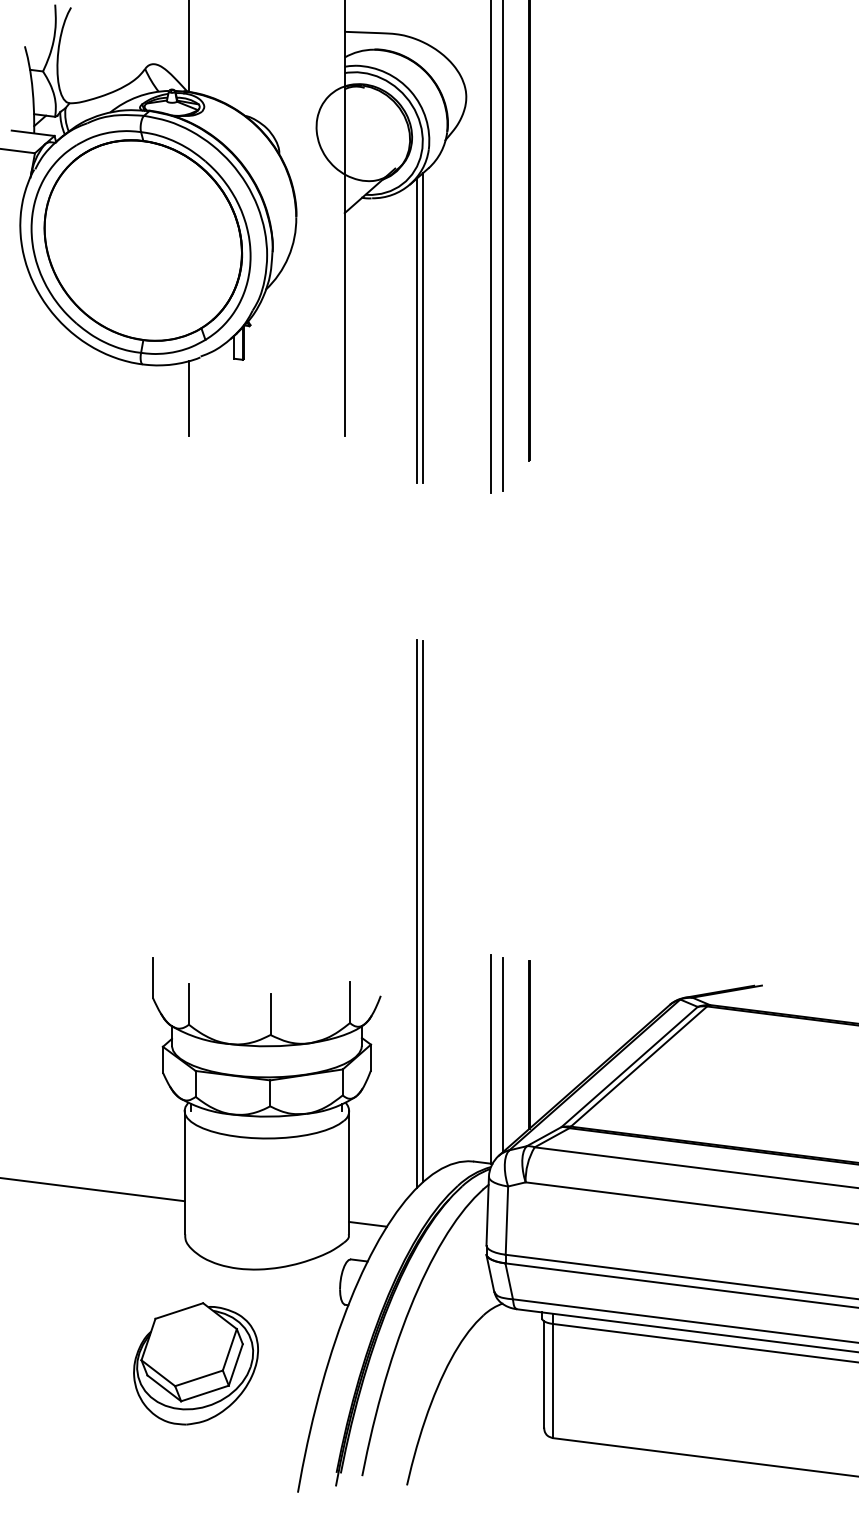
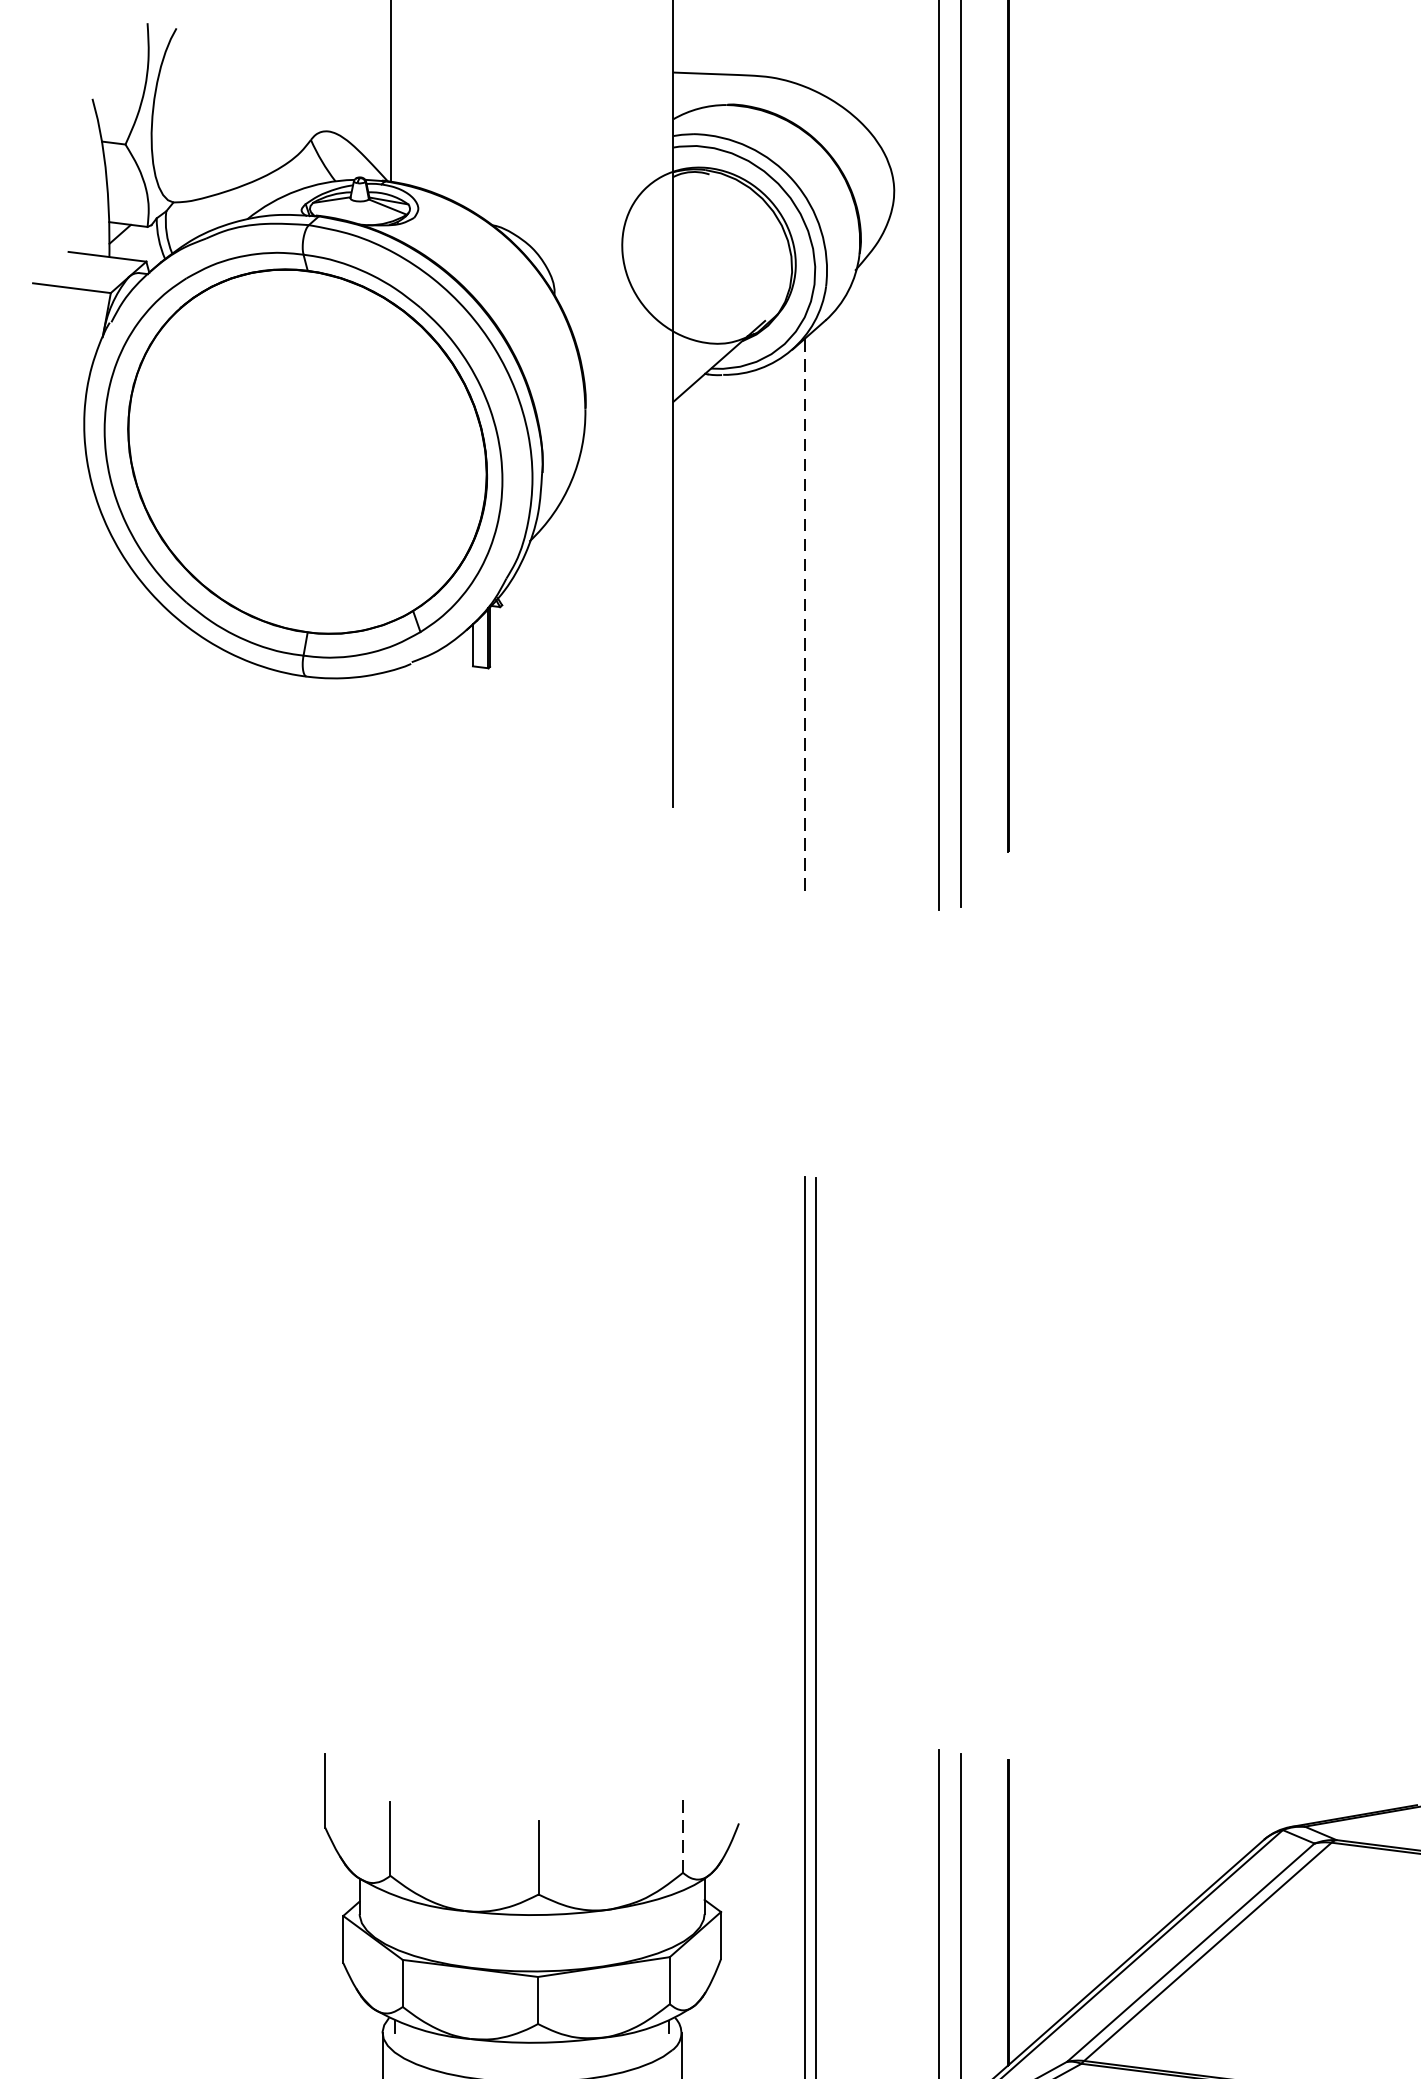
line: (423, 327) -> (816, 609), removed
line: (417, 331) -> (805, 616), solid -> dashed
line: (189, 398) -> (391, 738), removed
line: (350, 1002) -> (683, 1835), solid -> dashed

